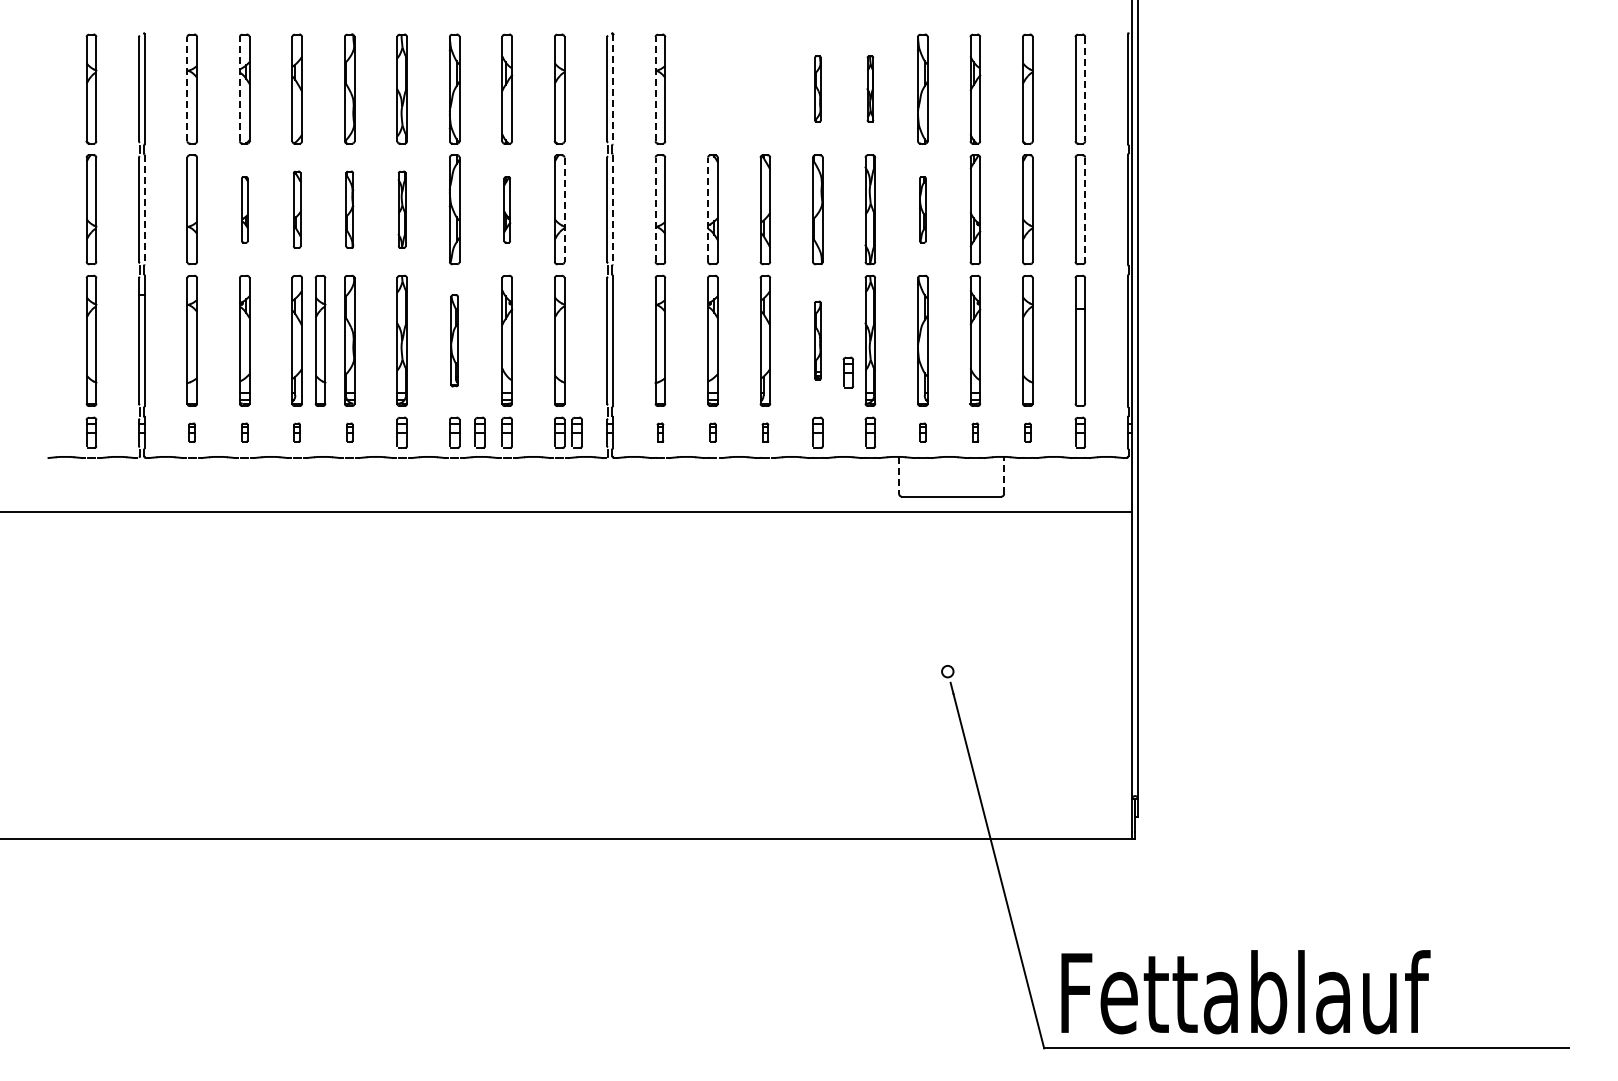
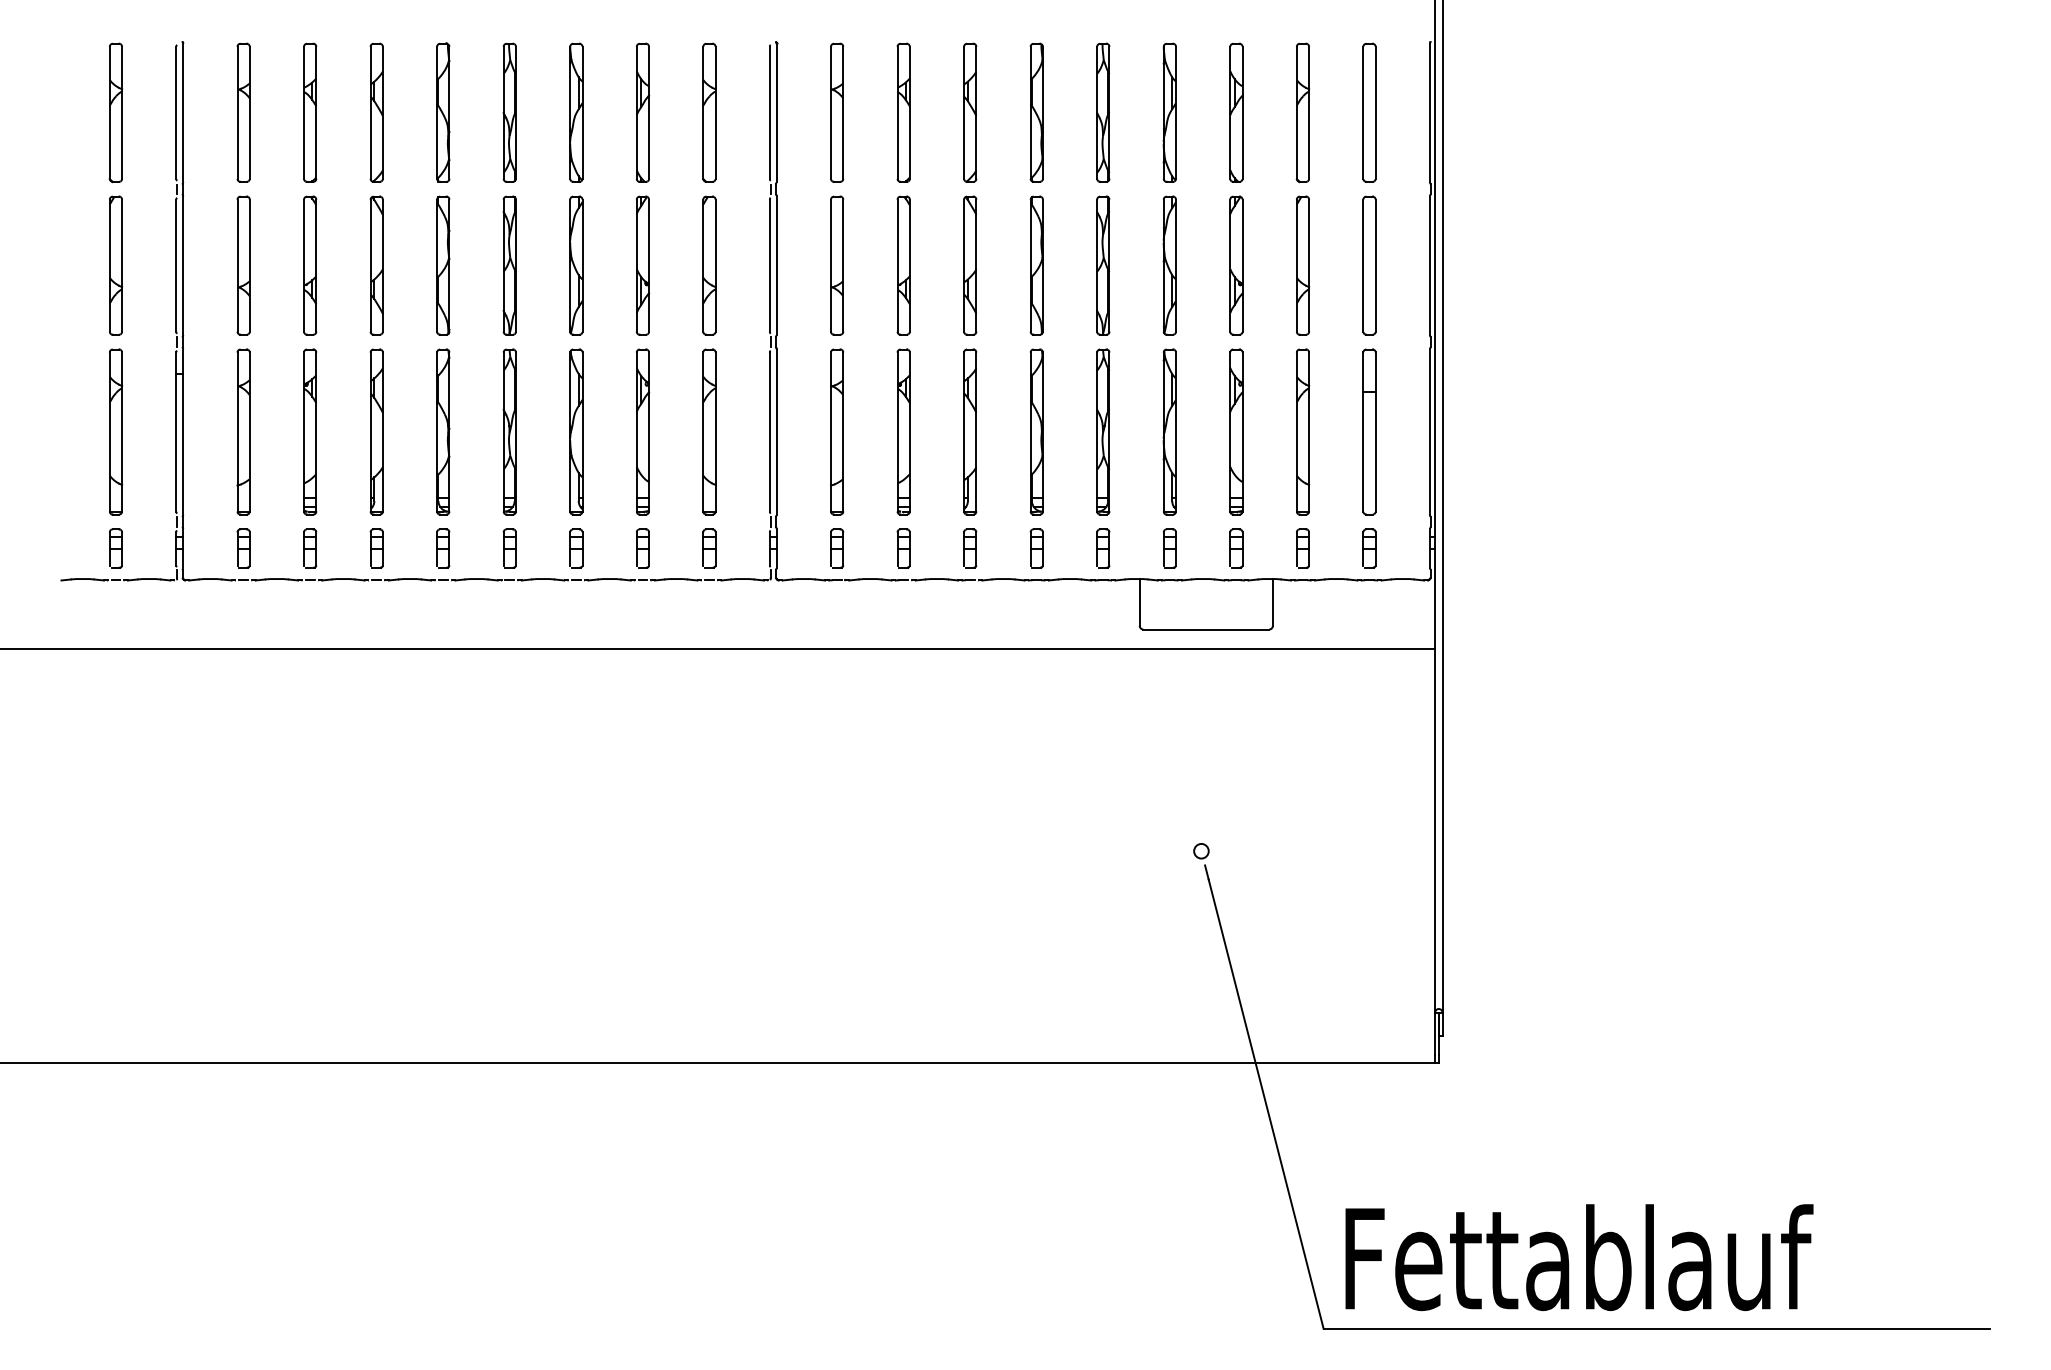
line: (187, 88) -> (237, 111), dashed -> solid
line: (239, 88) -> (303, 111), dashed -> solid
line: (655, 88) -> (830, 111), dashed -> solid
part: (712, 88) -> (903, 111), added
part: (765, 88) -> (970, 111), added
part: (817, 88) -> (1036, 111), size x1.67
part: (870, 88) -> (1103, 111), size x1.67
line: (612, 89) -> (776, 113), dashed -> solid
line: (1085, 89) -> (1376, 113), dashed -> solid
line: (144, 209) -> (183, 265), dashed -> solid
part: (244, 209) -> (309, 265), size x1.67
part: (296, 209) -> (375, 265), size x1.43
part: (349, 209) -> (442, 265), size x1.43
part: (401, 209) -> (508, 265), size x1.43
part: (507, 209) -> (643, 265), size x1.67
line: (612, 209) -> (776, 265), dashed -> solid
line: (655, 209) -> (830, 265), dashed -> solid
line: (708, 209) -> (898, 265), dashed -> solid
part: (922, 209) -> (1169, 265), size x1.67
line: (564, 210) -> (715, 266), dashed -> solid
line: (1085, 210) -> (1376, 266), dashed -> solid
part: (320, 340) -> (406, 431), removed
part: (454, 340) -> (576, 431), size x1.43
part: (817, 340) -> (1036, 431), size x1.67
part: (848, 372) -> (1075, 472), removed
part: (191, 432) -> (242, 548), size x1.67
part: (244, 432) -> (309, 548), size x1.67
part: (296, 432) -> (375, 548), size x1.67
part: (349, 432) -> (442, 548), size x1.67
part: (479, 432) -> (607, 548), removed
part: (576, 432) -> (730, 548), removed
part: (660, 432) -> (837, 548), size x1.67
part: (712, 432) -> (903, 548), size x1.67
part: (765, 432) -> (970, 548), size x1.67
part: (922, 432) -> (1169, 548), size x1.67
part: (975, 432) -> (1236, 548), size x1.67
part: (1027, 432) -> (1302, 548), size x1.67
line: (899, 475) -> (1140, 602), dashed -> solid
line: (1004, 475) -> (1273, 602), dashed -> solid

